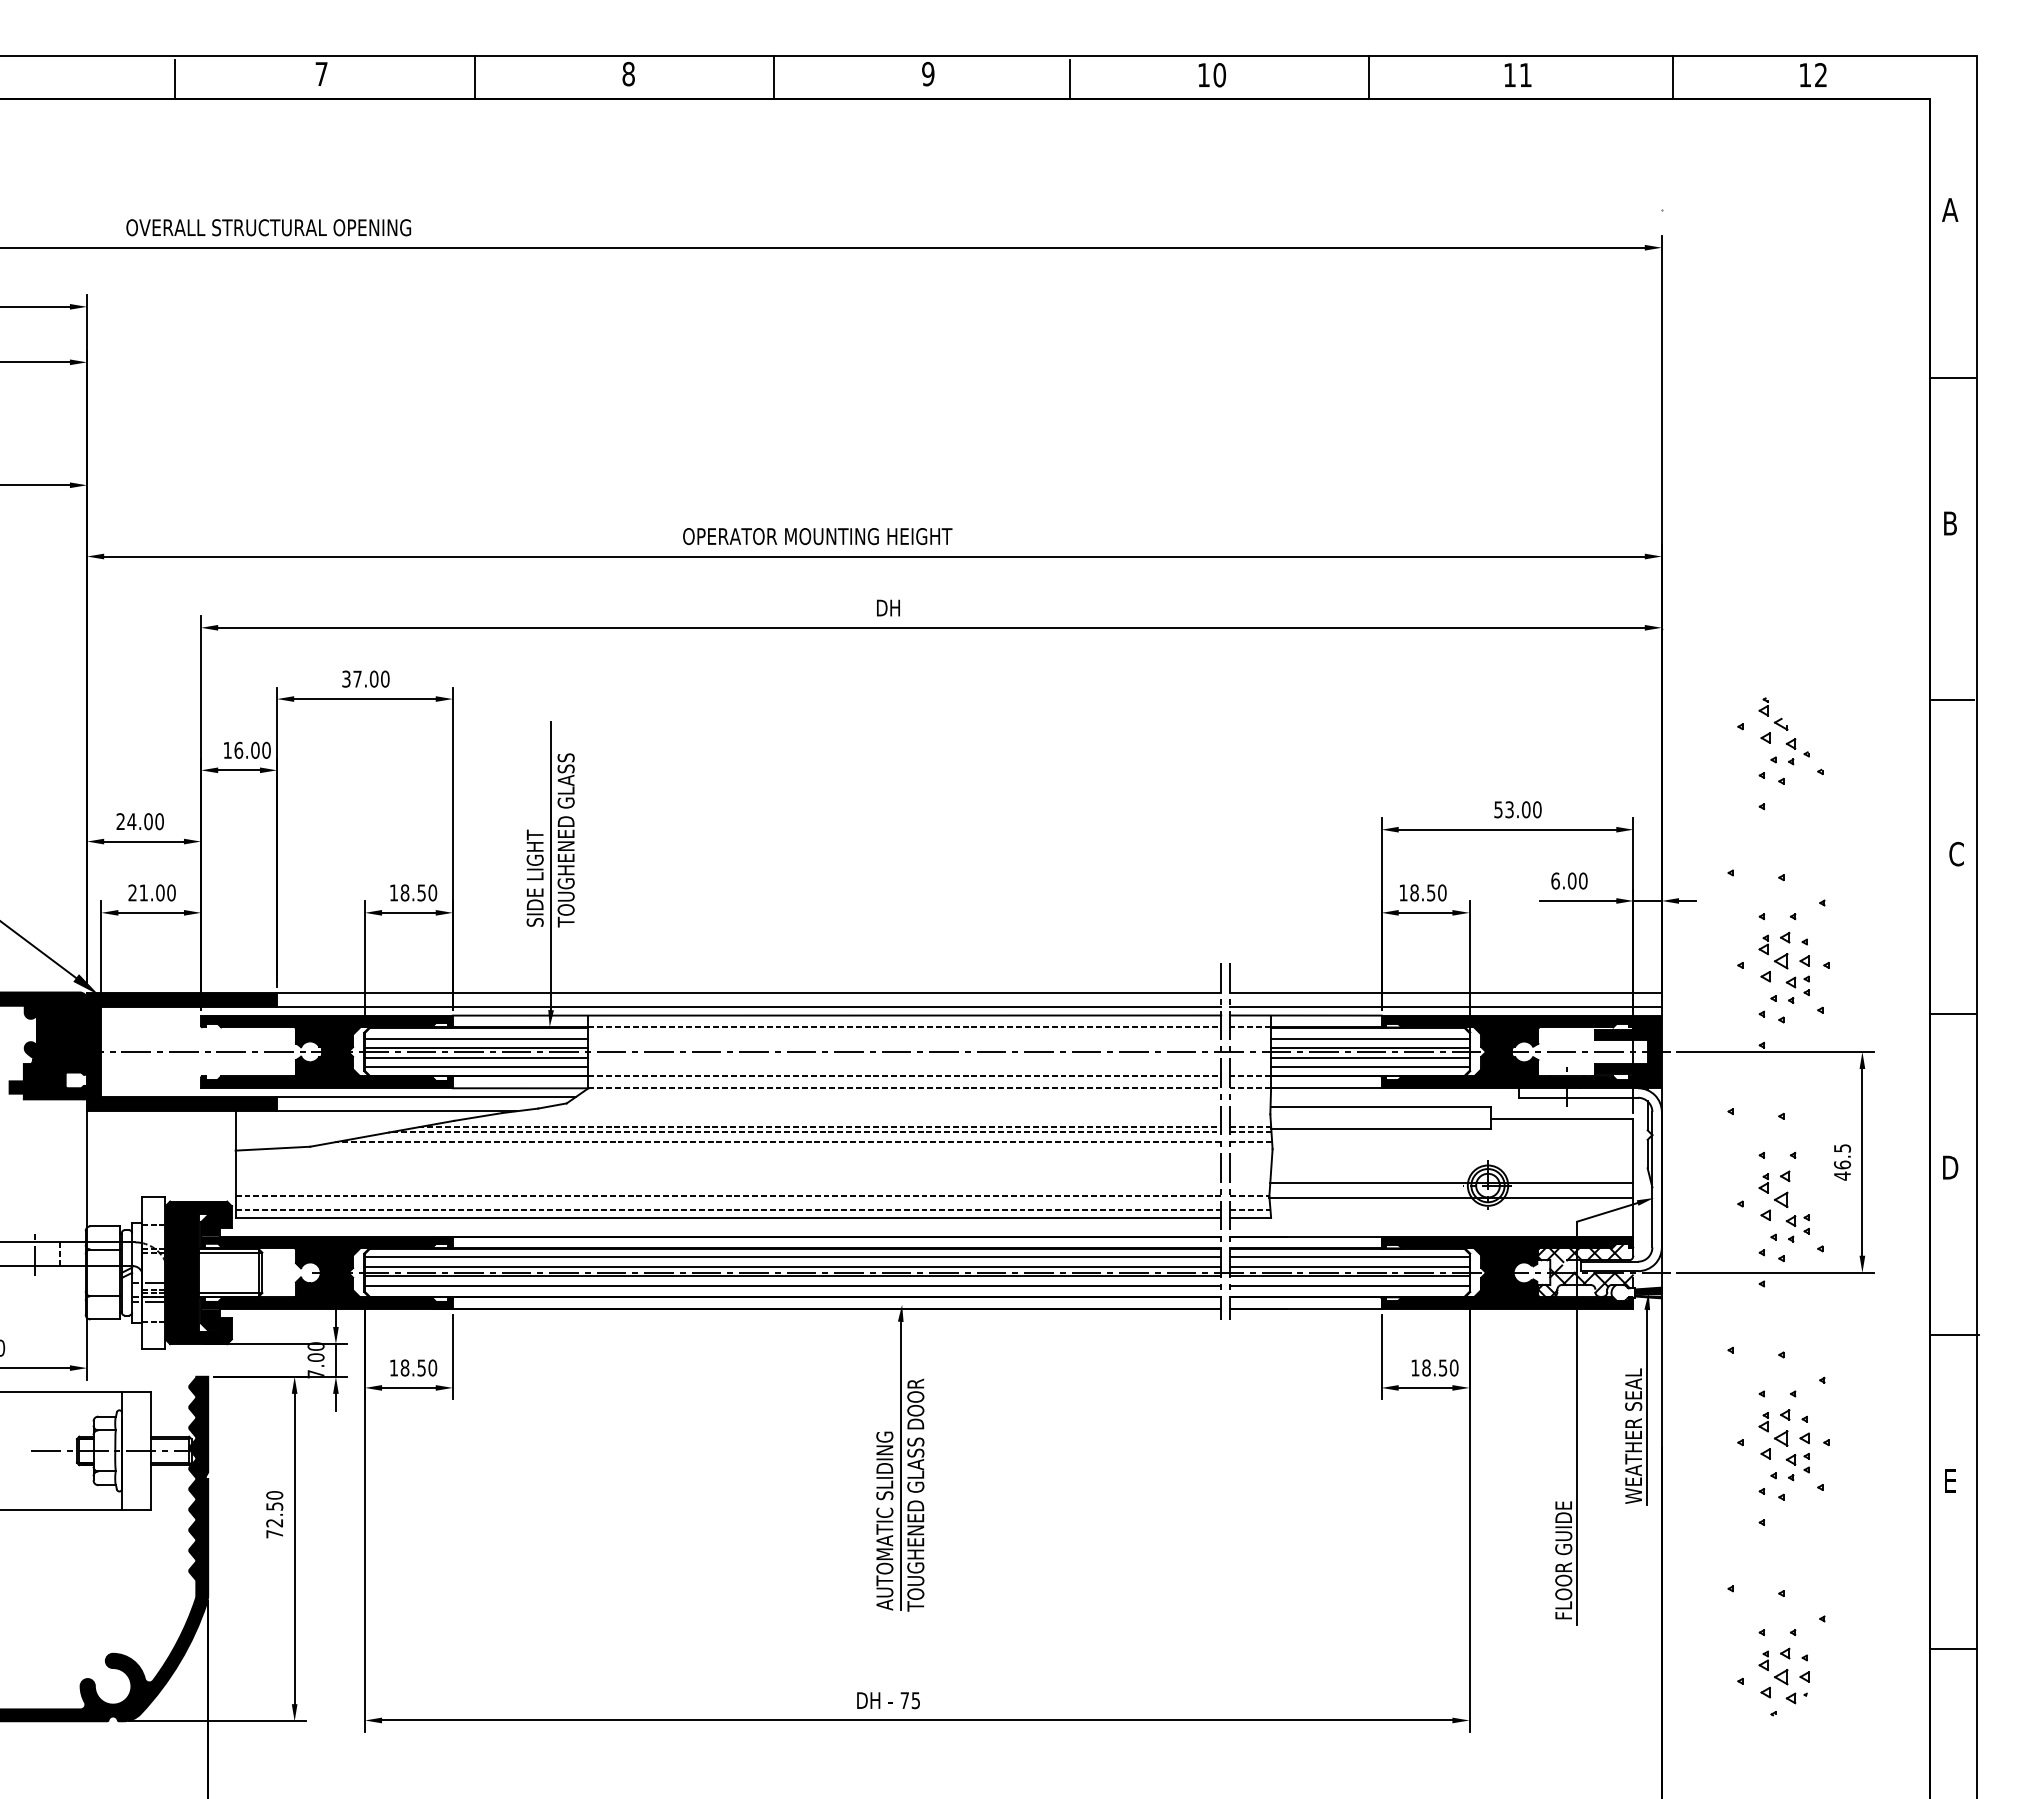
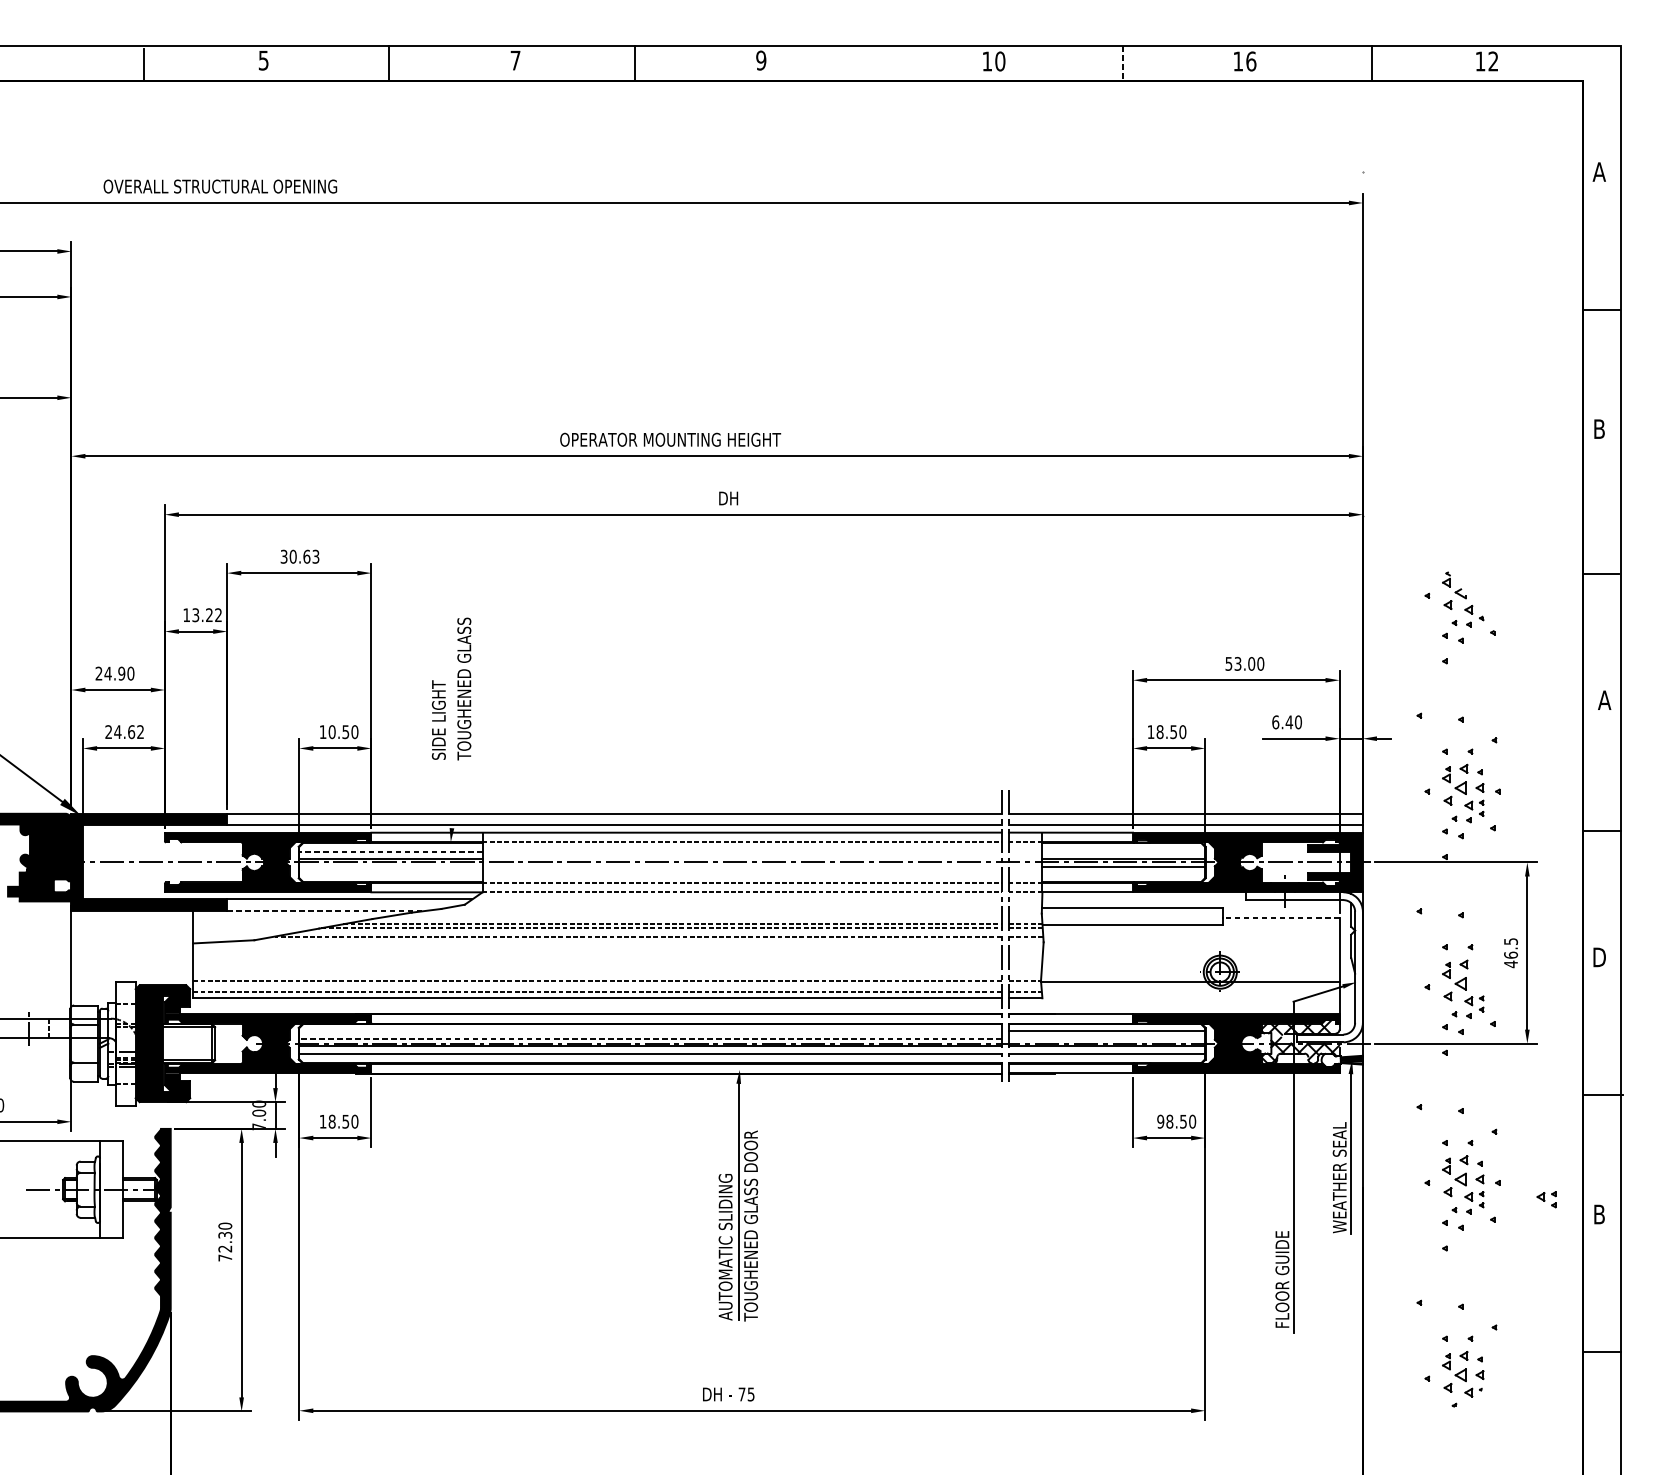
text: (628, 73) -> (515, 60), 8 -> 7
text: (321, 74) -> (263, 60), 7 -> 5
text: (1525, 75) -> (1251, 61), 11 -> 16
line: (1369, 77) -> (1123, 63), solid -> dashed
line: (1069, 79) -> (877, 65), removed
text: (371, 678) -> (304, 556), 37.00 -> 30.63
text: (252, 749) -> (207, 614), 16.00 -> 13.22
text: (148, 821) -> (121, 673), 24.00 -> 24.90
text: (1956, 853) -> (1604, 699), C -> A
line: (551, 866) -> (452, 710), removed
text: (1571, 880) -> (1288, 721), 6.00 -> 6.40
text: (157, 892) -> (129, 731), 21.00 -> 24.62
text: (404, 892) -> (331, 731), 18.50 -> 10.50
line: (476, 1038) -> (390, 851), solid -> dashed
line: (1370, 1038) -> (1123, 851), removed
line: (476, 1057) -> (390, 867), removed
line: (476, 1067) -> (390, 875), removed
line: (1370, 1067) -> (1123, 875), removed
line: (396, 1111) -> (325, 911), solid -> dashed
line: (1561, 1119) -> (1280, 917), solid -> dashed
line: (1451, 1182) -> (1190, 969), removed
line: (792, 1257) -> (649, 1031), removed
line: (792, 1266) -> (649, 1038), solid -> dashed
line: (1349, 1266) -> (1106, 1038), removed
text: (1415, 1367) -> (1160, 1121), 18.50 -> 98.50
part: (1885, 1463) -> (1546, 1200), added
text: (1950, 1480) -> (1599, 1213), E -> B
text: (274, 1506) -> (225, 1235), 72.50 -> 72.30

